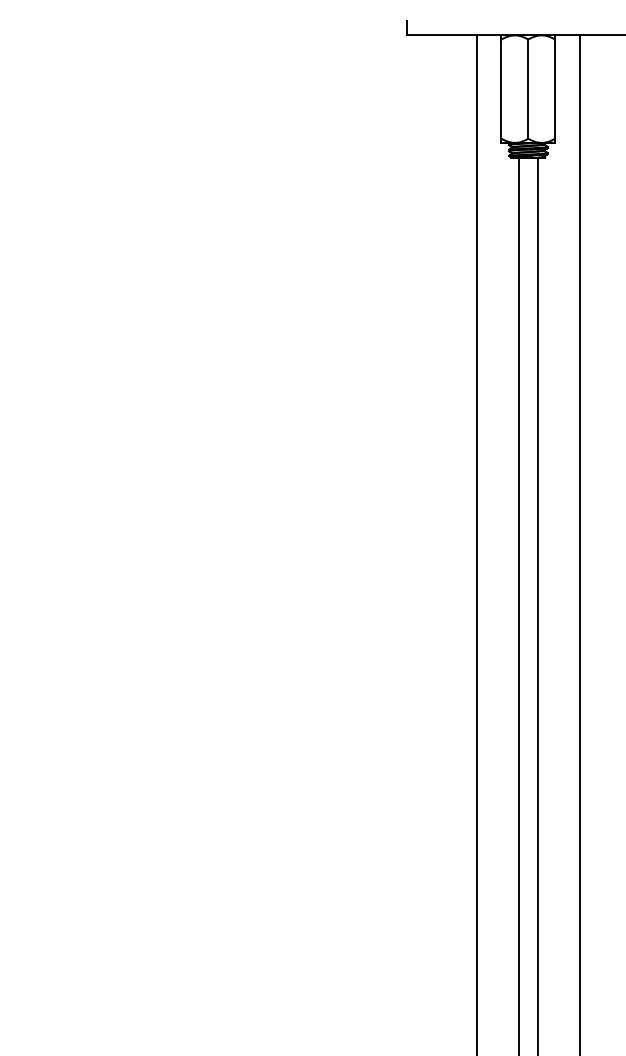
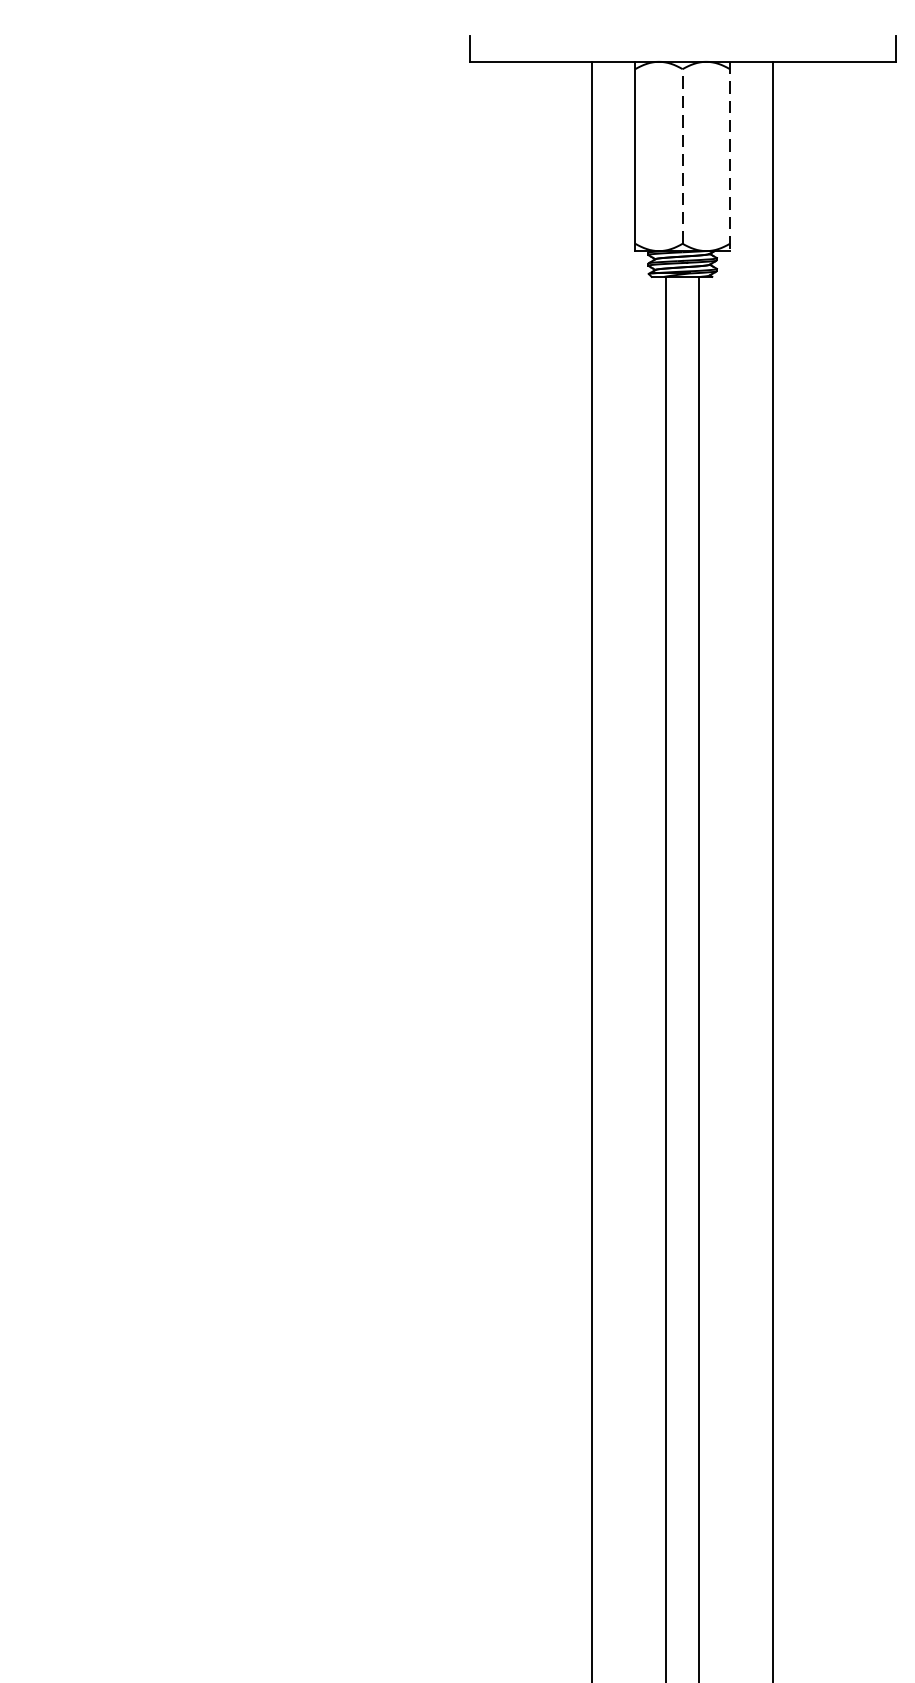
line: (528, 89) -> (682, 157), solid -> dashed
line: (555, 89) -> (730, 157), solid -> dashed

